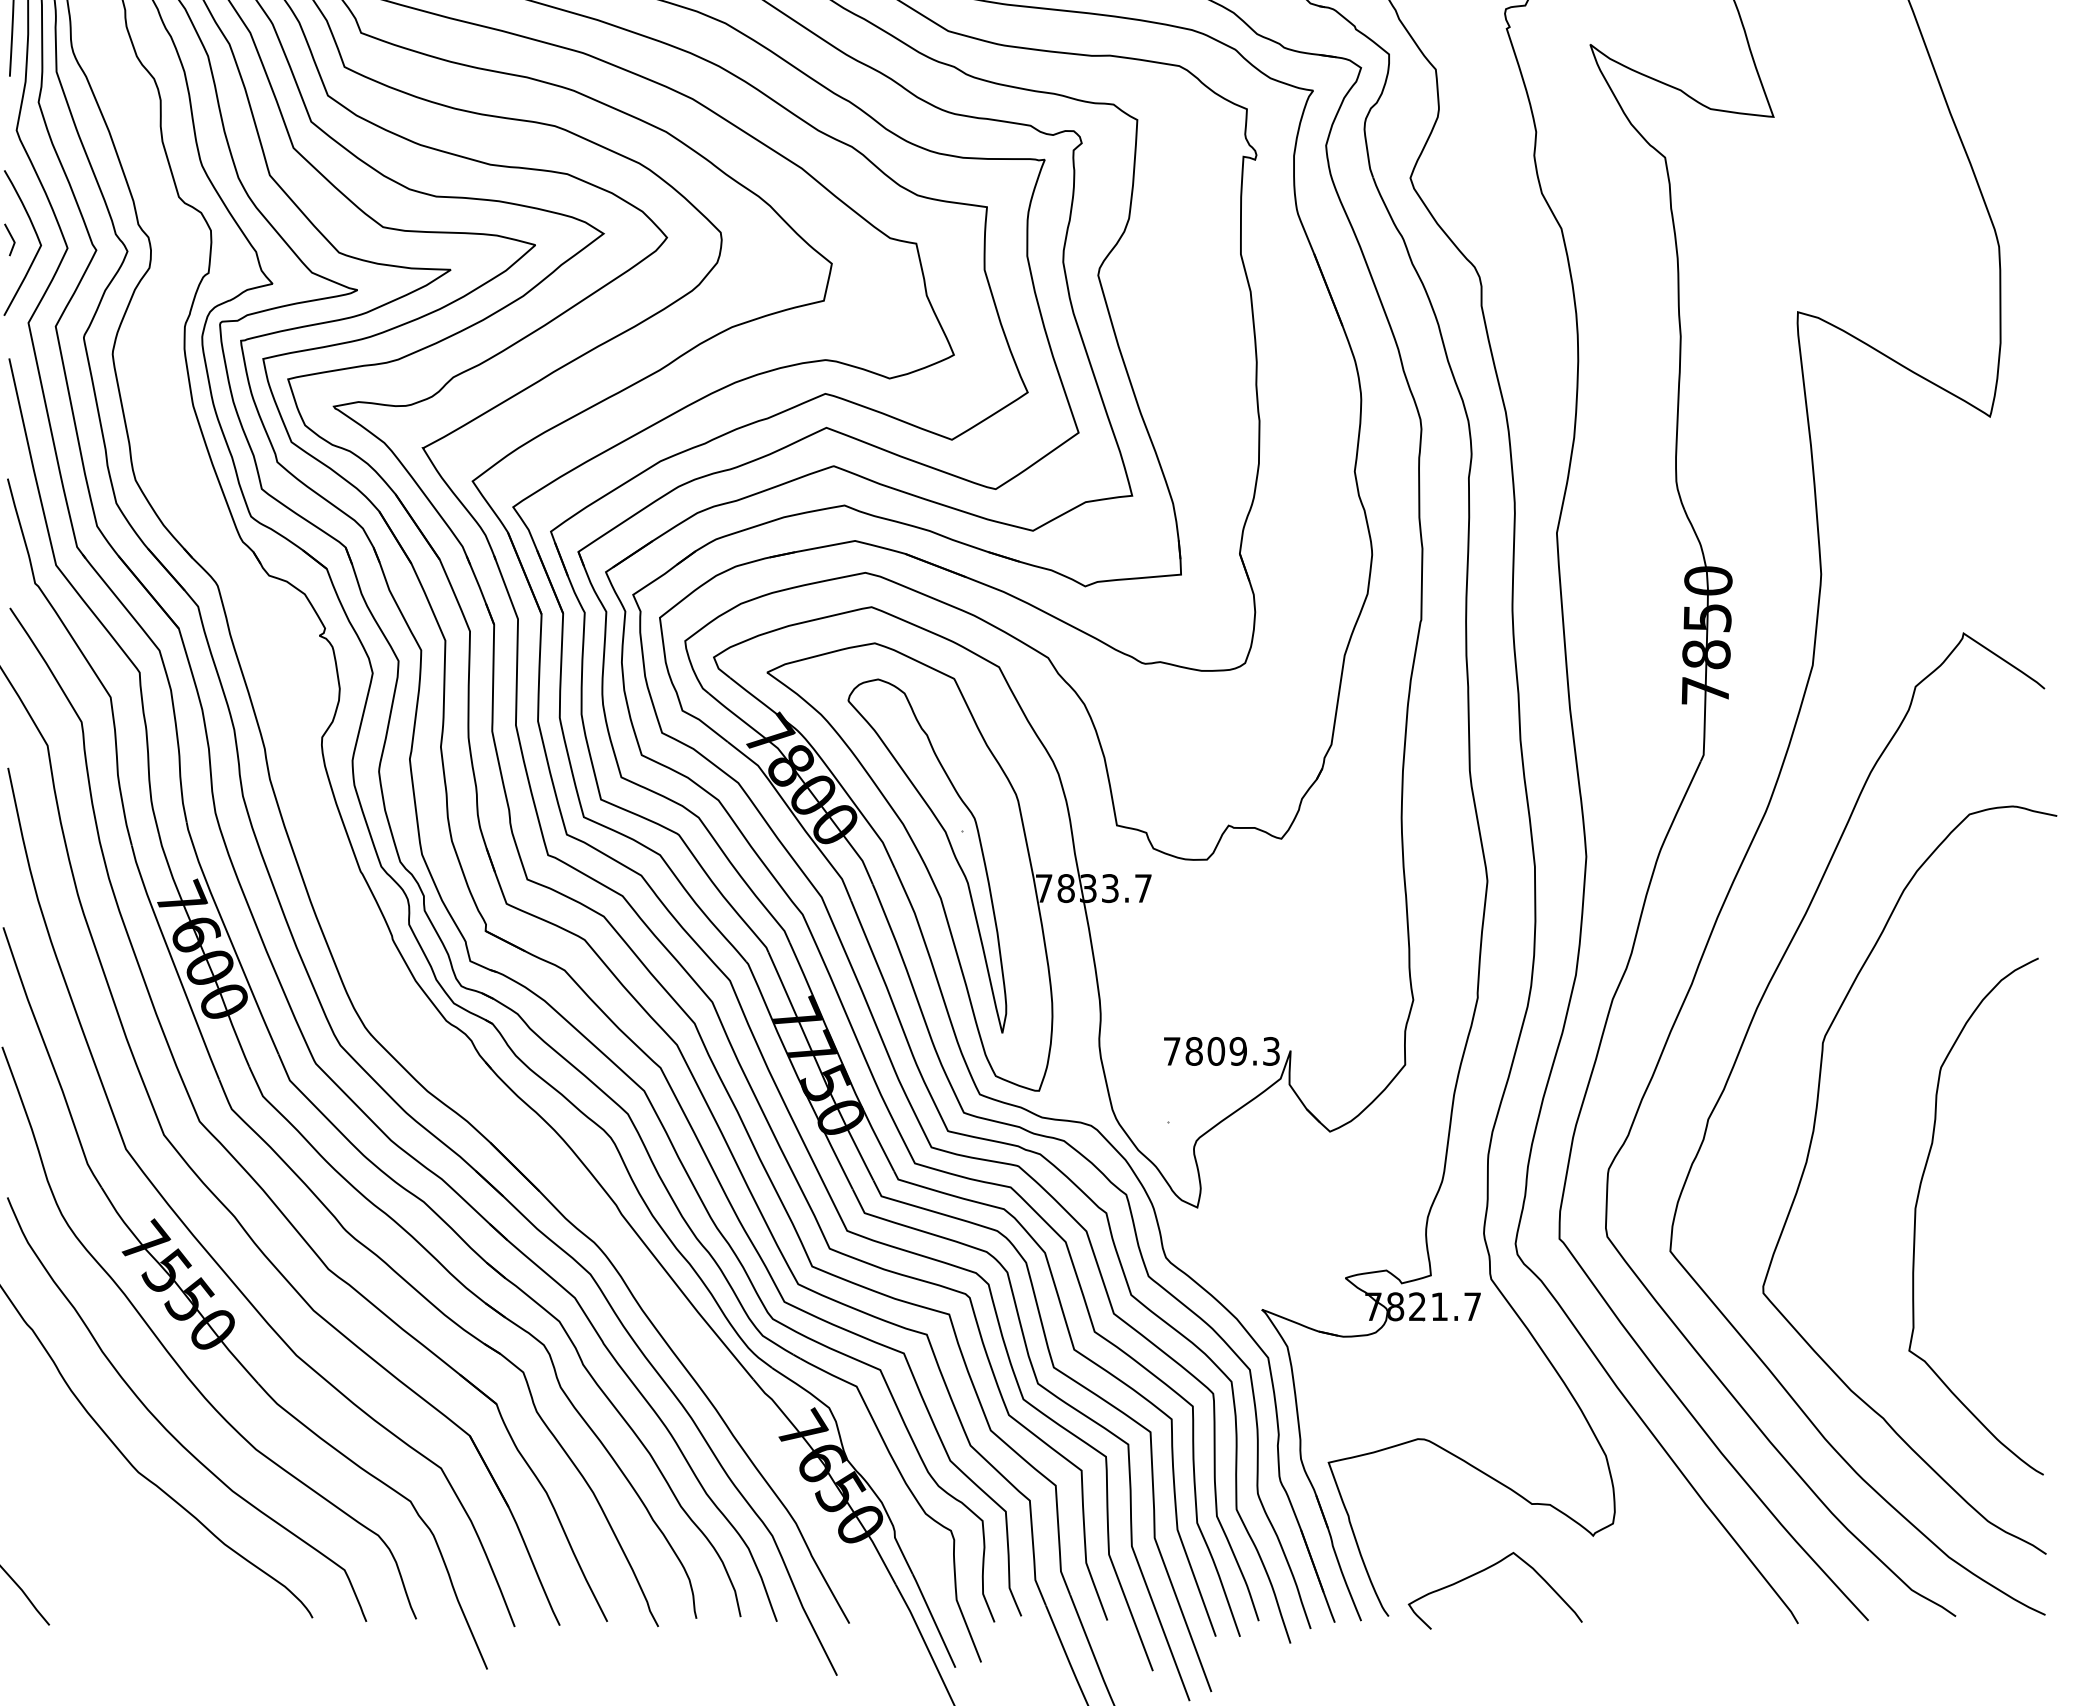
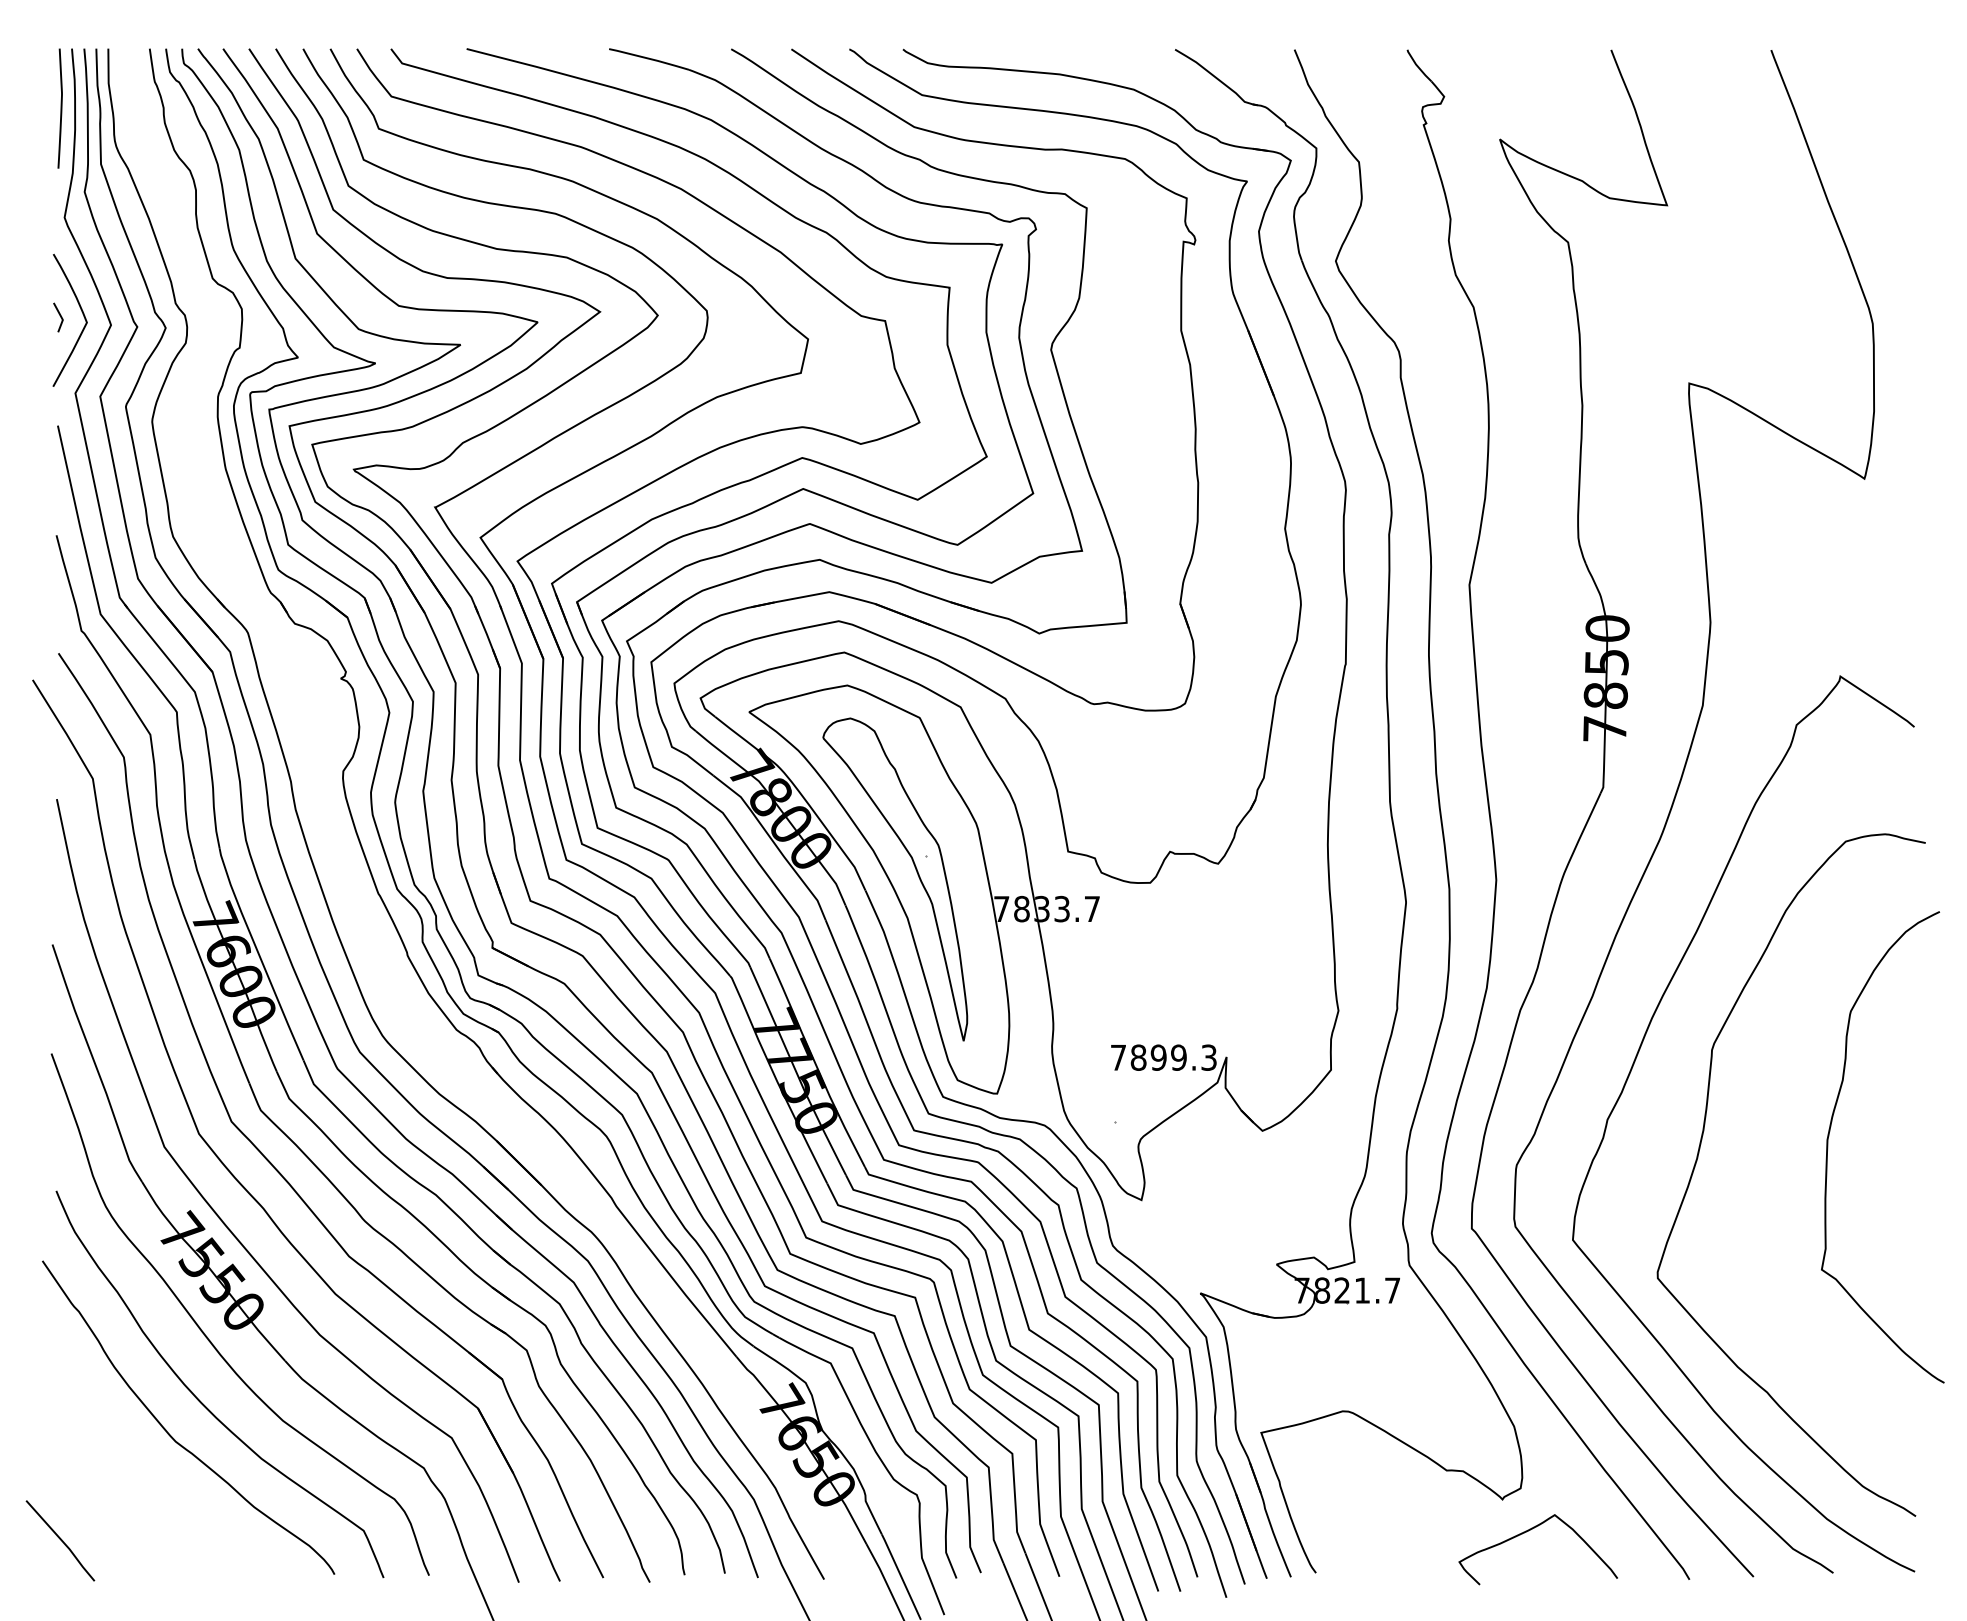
text: (1215, 1051) -> (1158, 1057), 7809.3 -> 7899.3
curve: (1916, 1216) -> (1828, 1147), moved
curve: (1484, 1570) -> (1528, 1531), moved

